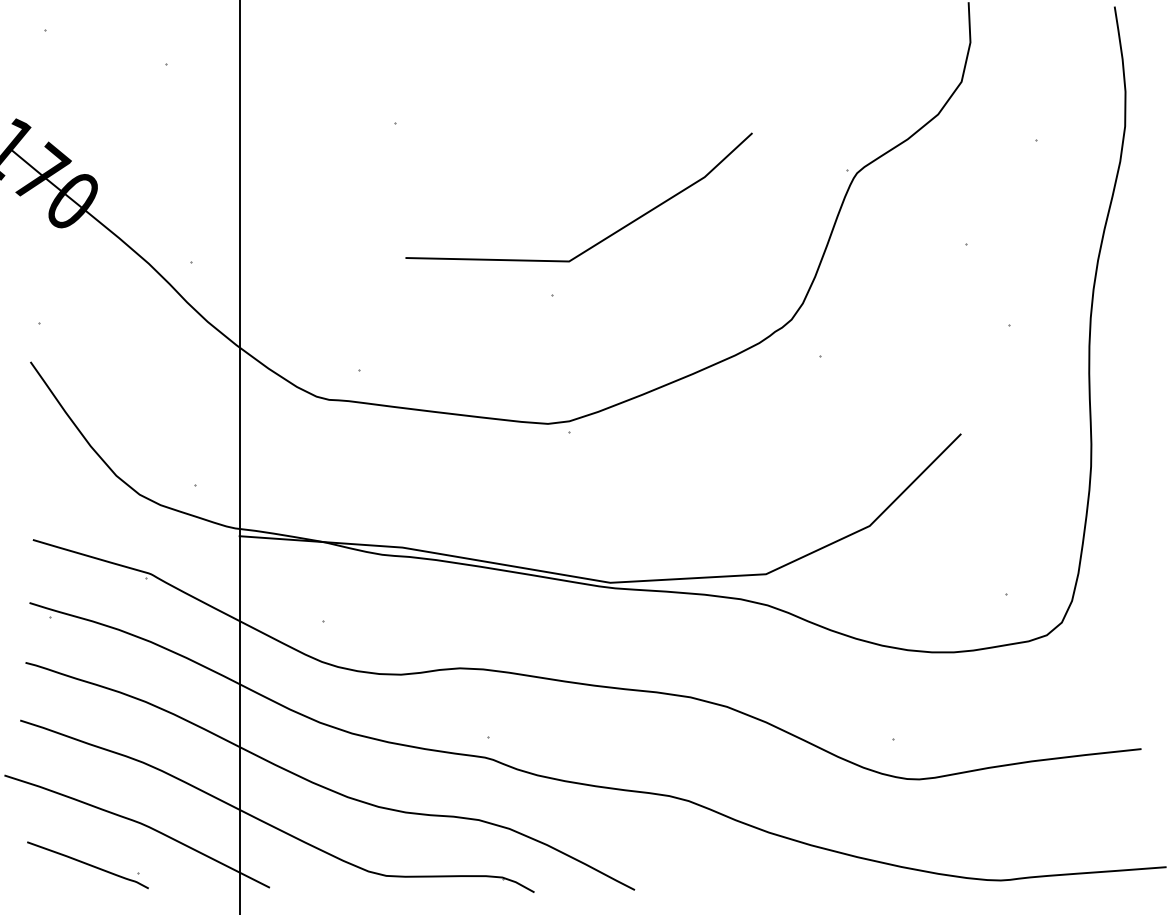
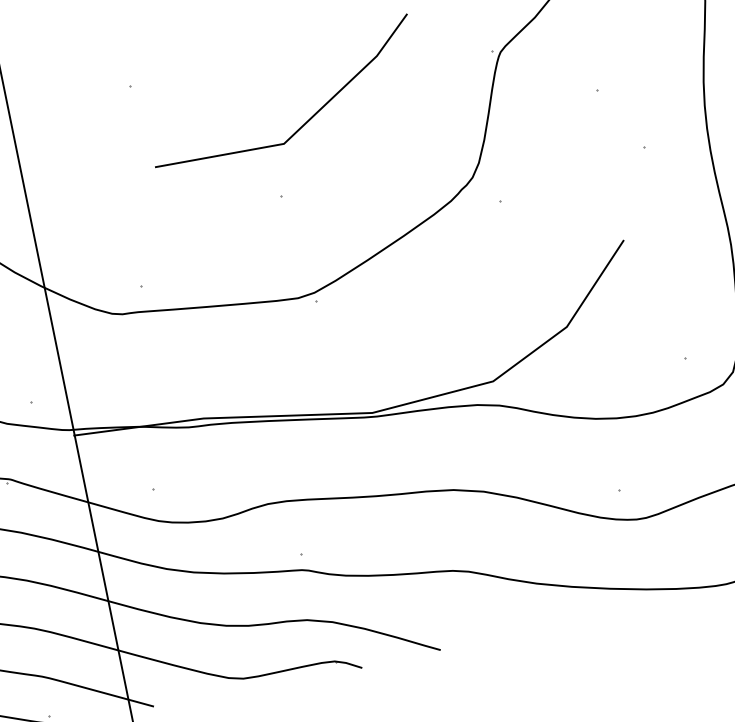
line: (605, 237) -> (308, 119), moved

